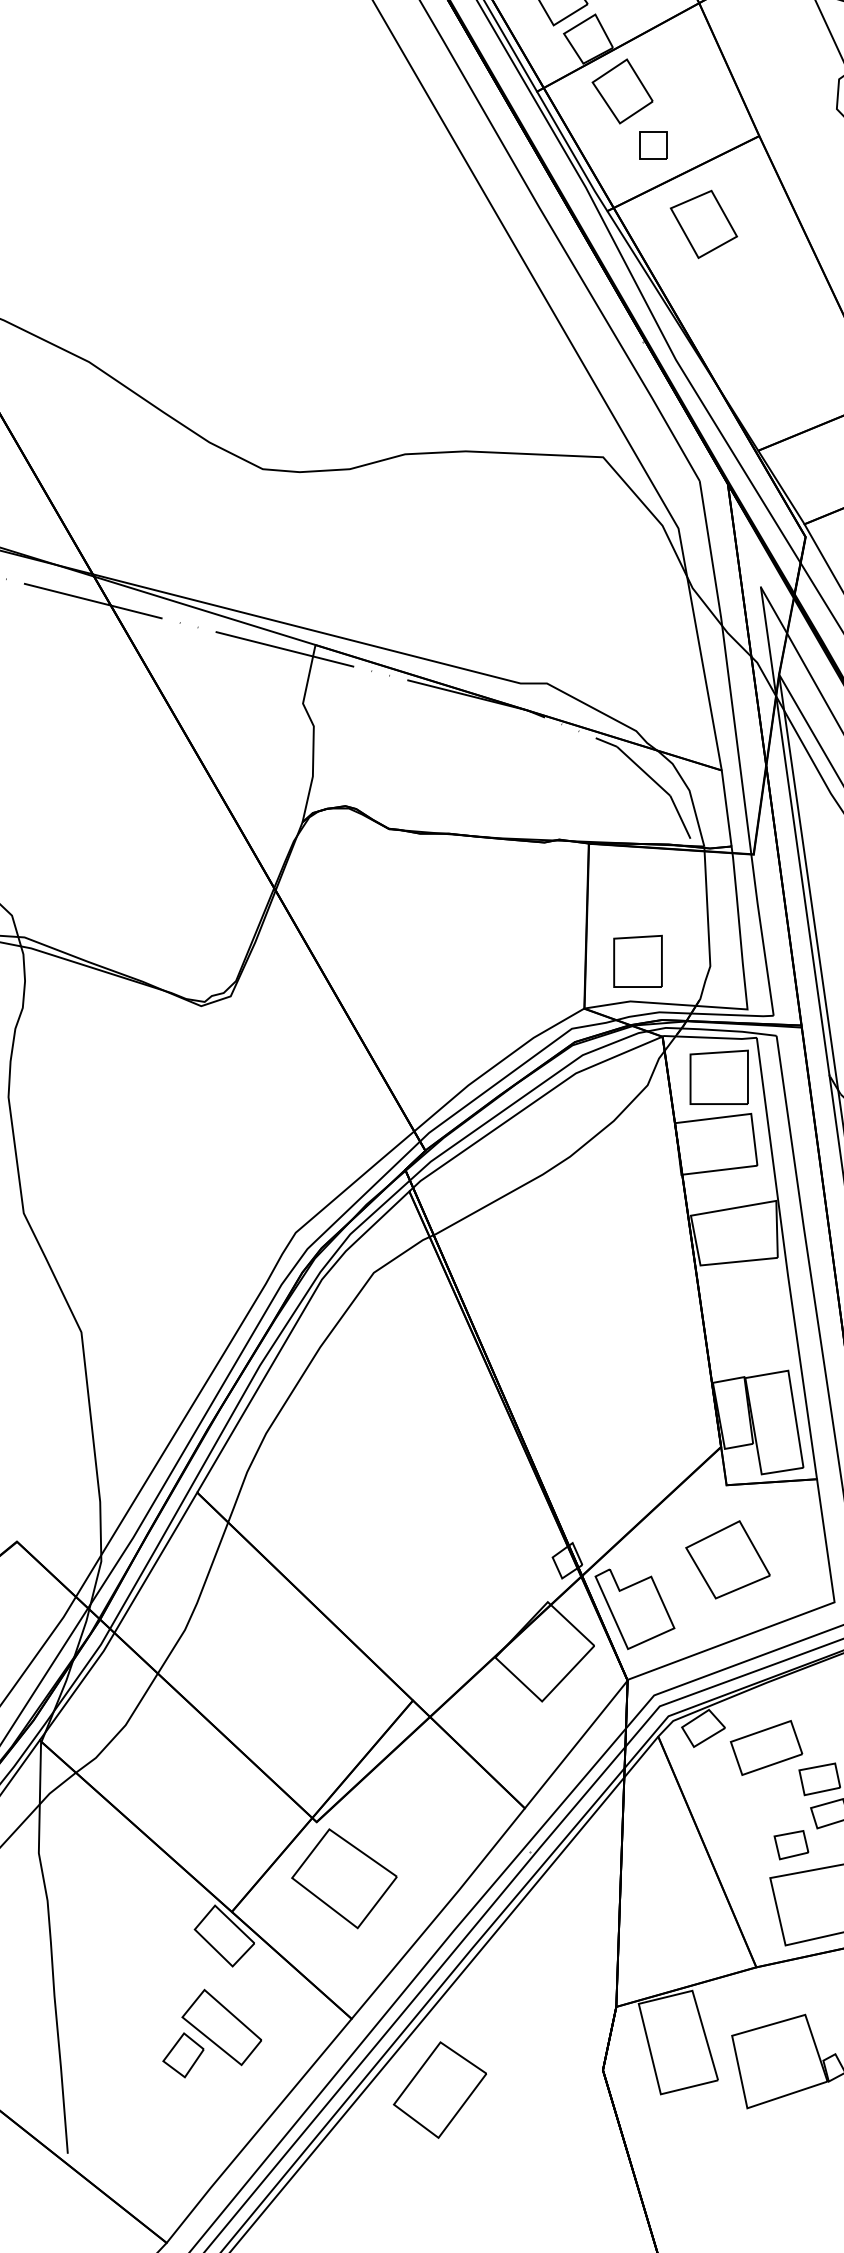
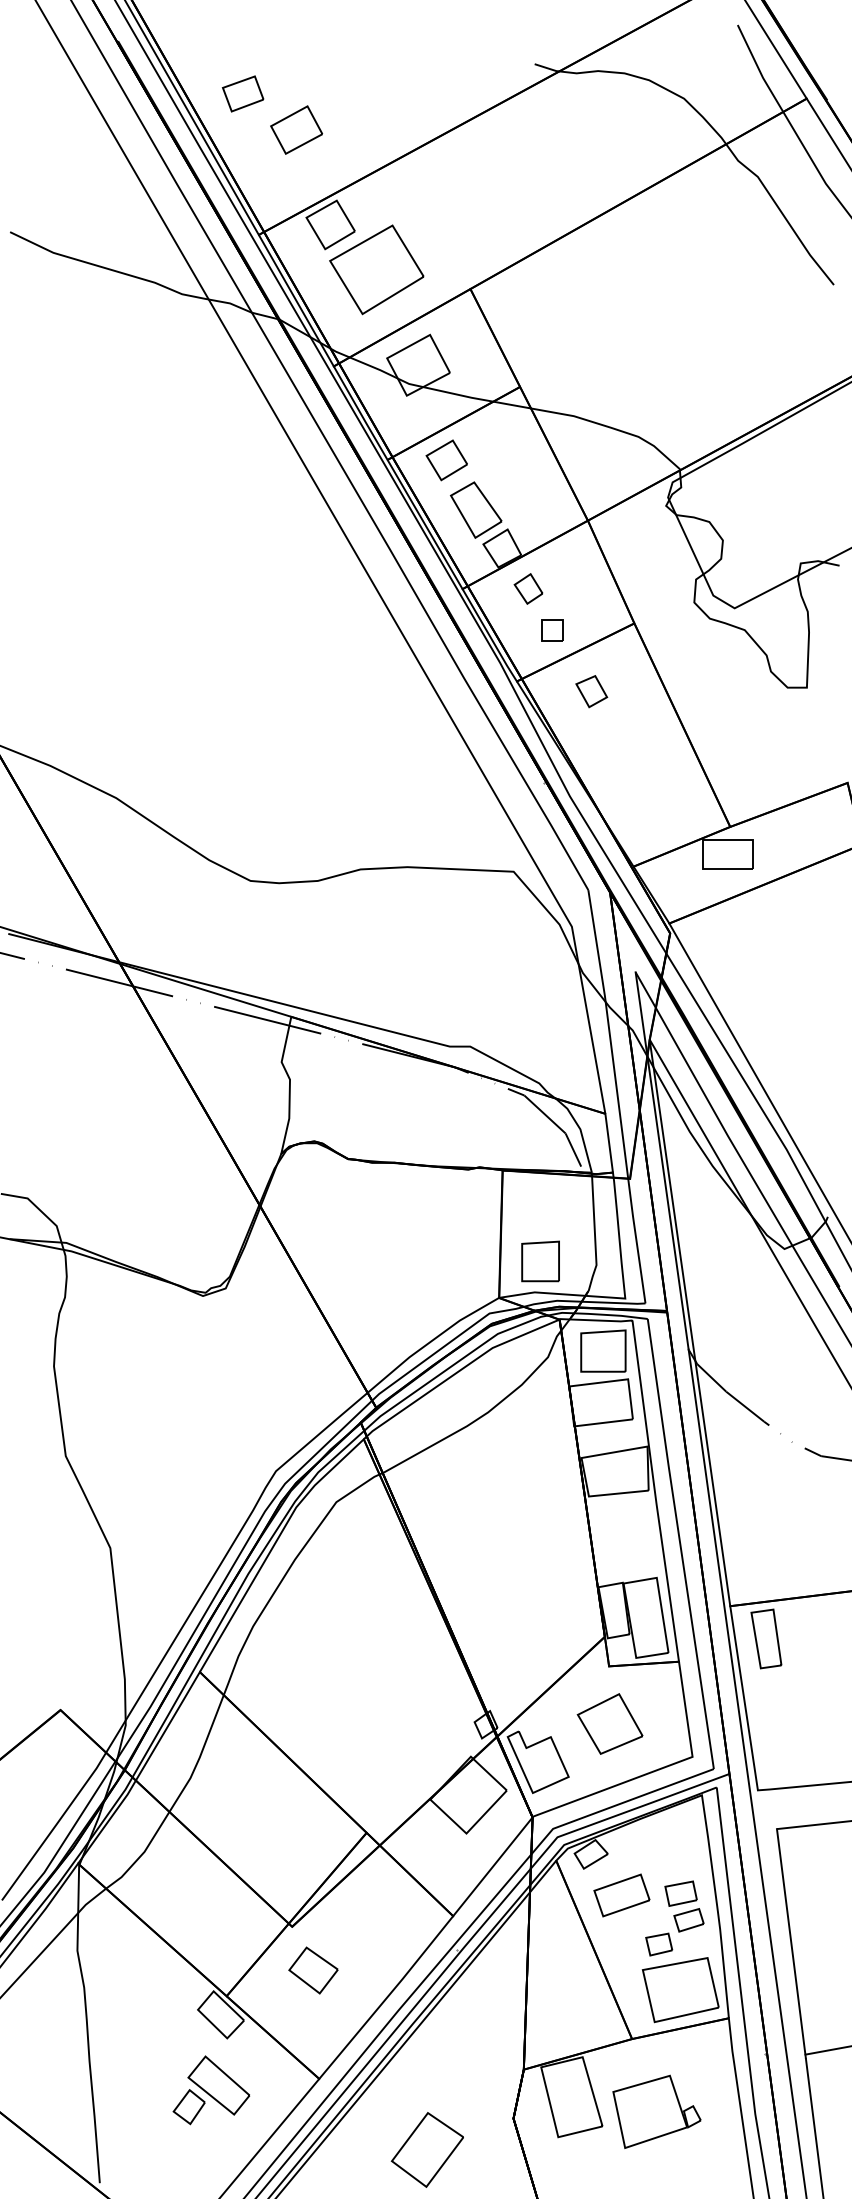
part: (622, 90) -> (528, 588), size x0.6
part: (703, 224) -> (591, 691), size x0.6
part: (765, 1747) -> (621, 1895), moved
part: (344, 1878) -> (313, 1970), size x0.6
part: (438, 2089) -> (426, 2149), moved

